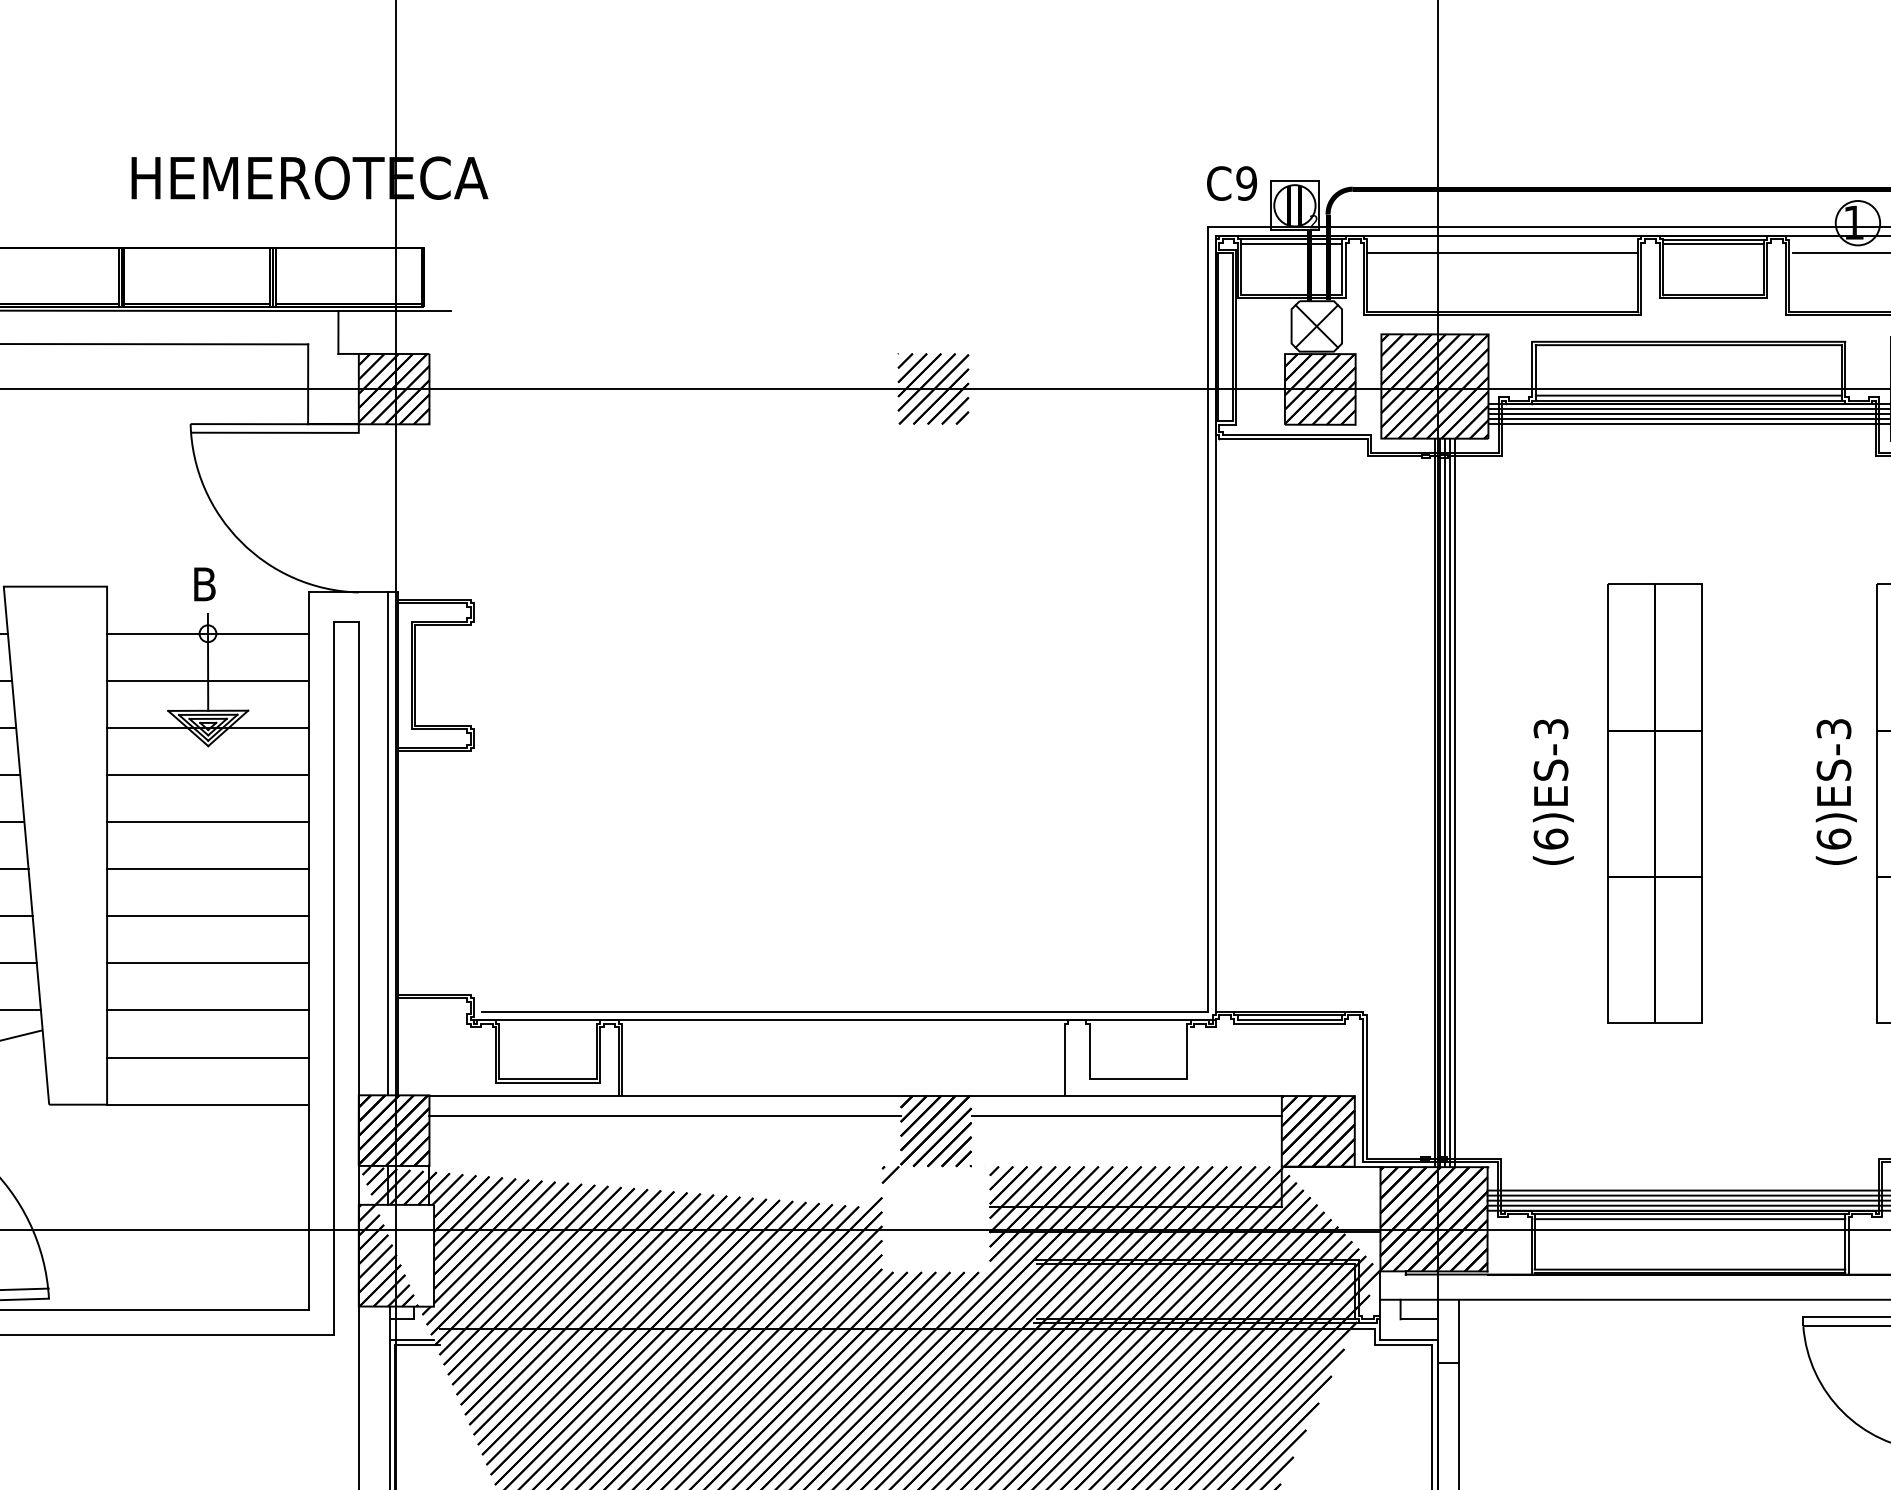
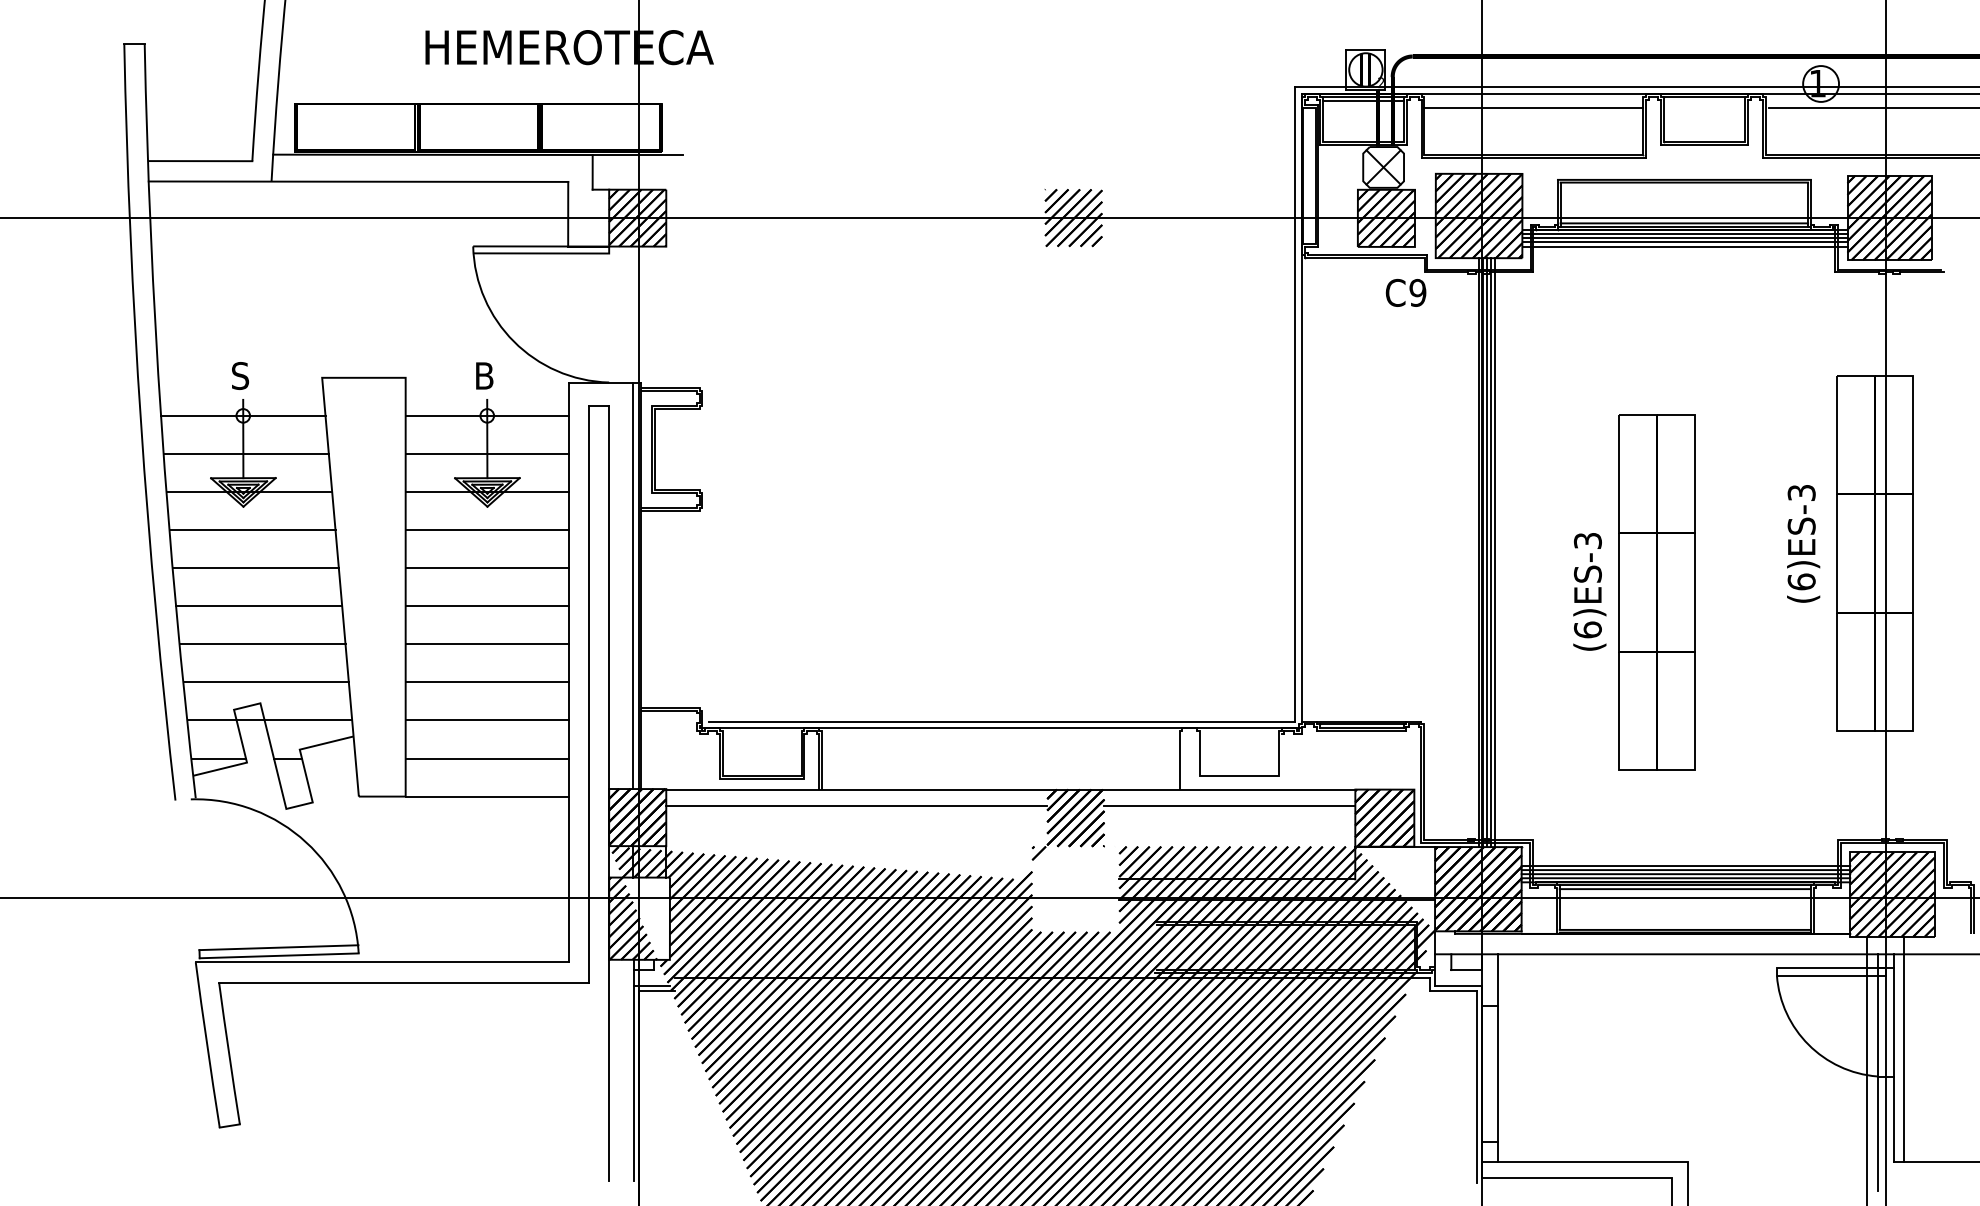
text: (1231, 183) -> (1405, 292), moved
line: (1713, 244) -> (1704, 101), removed
text: (1552, 791) -> (1589, 591), moved
part: (1654, 803) -> (1656, 592), moved

